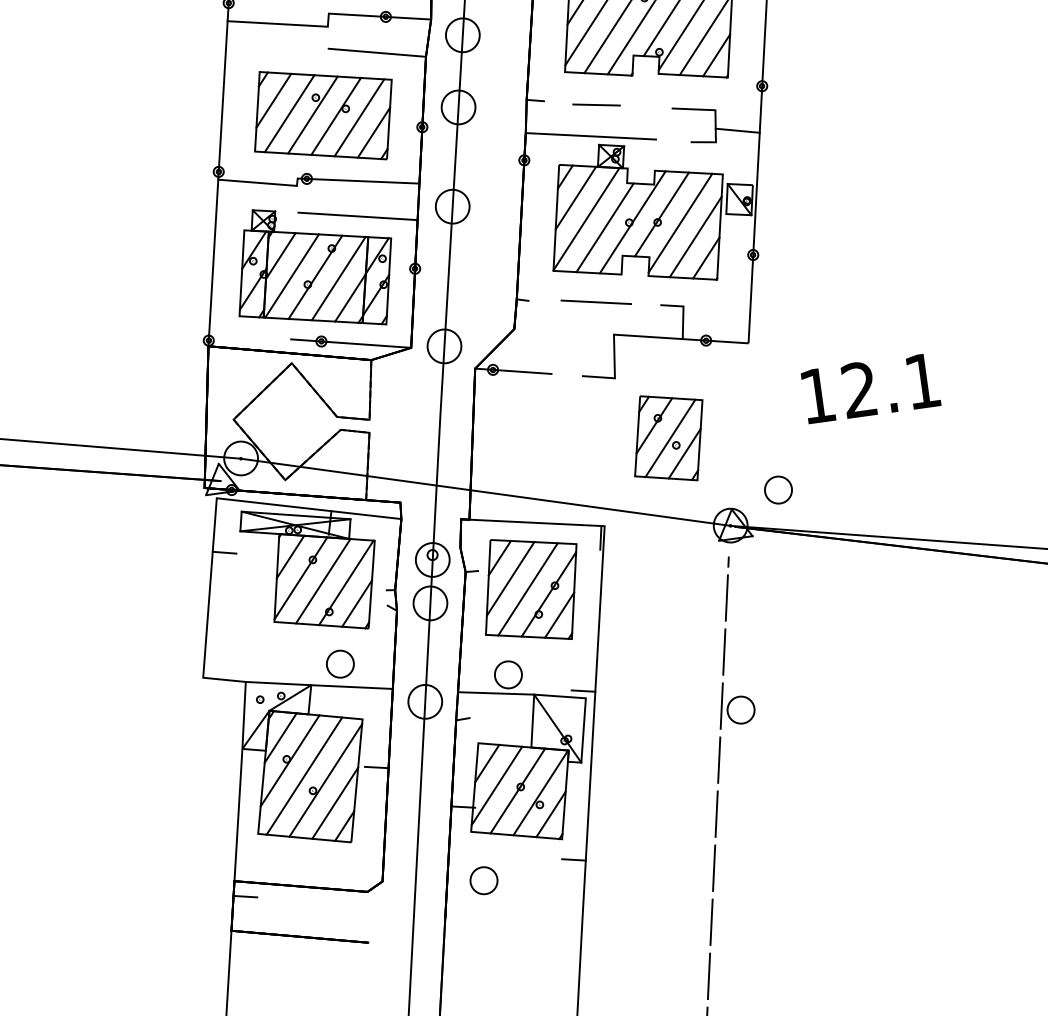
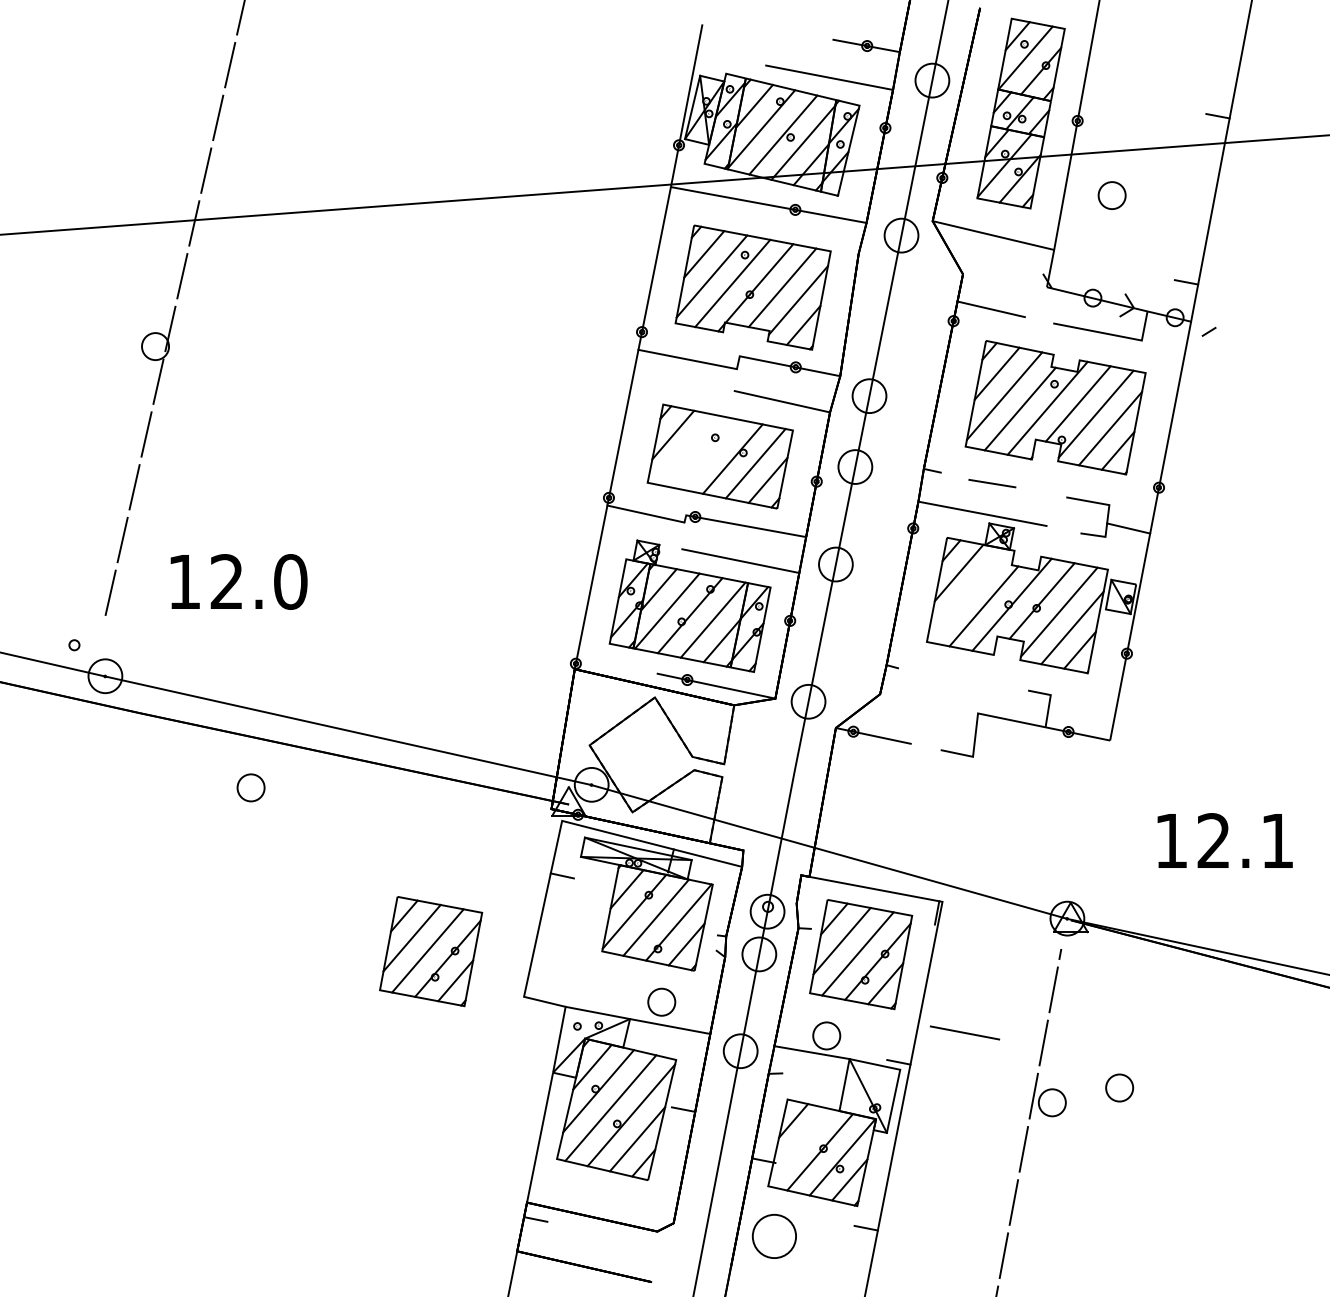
line: (289, 113) -> (687, 449), removed
line: (312, 115) -> (709, 454), removed
line: (586, 219) -> (966, 595), removed
line: (595, 301) -> (964, 1032), moved
text: (870, 388) -> (1224, 840), moved
part: (668, 438) -> (1017, 823), removed
part: (778, 489) -> (1119, 1087), moved
part: (105, 645) -> (431, 951), added
line: (496, 786) -> (799, 1144), removed
part: (483, 880) -> (773, 1236), size x1.6

